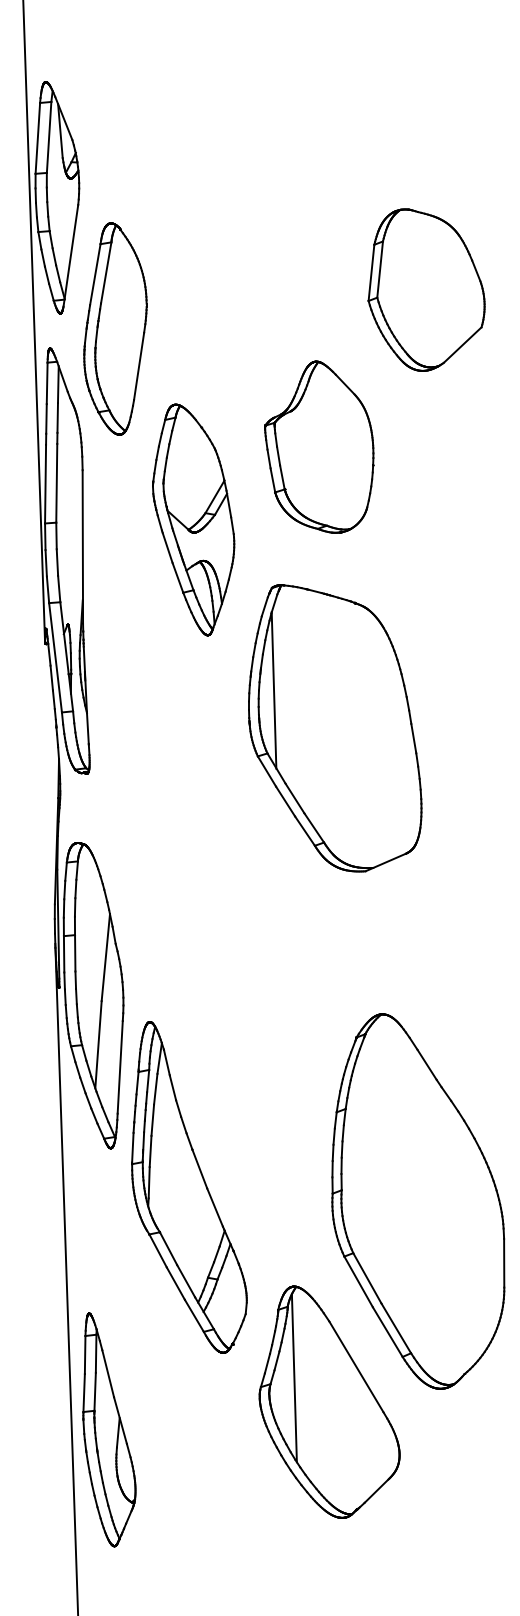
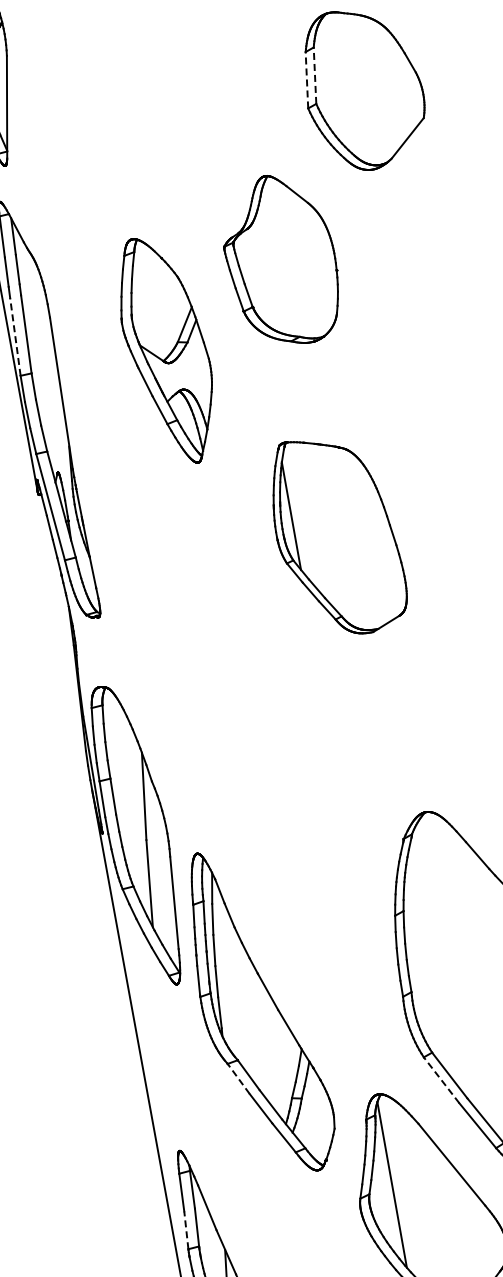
line: (380, 269) -> (315, 75), solid -> dashed
line: (371, 272) -> (306, 79), solid -> dashed
part: (115, 328) -> (61, 172), removed
line: (45, 483) -> (15, 336), solid -> dashed
part: (335, 728) -> (337, 536), size x0.7
line: (158, 1250) -> (239, 1078), solid -> dashed
line: (358, 1281) -> (441, 1079), solid -> dashed
line: (84, 1392) -> (186, 1229), solid -> dashed

